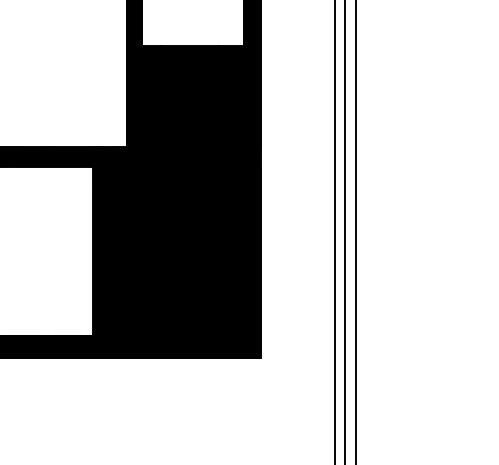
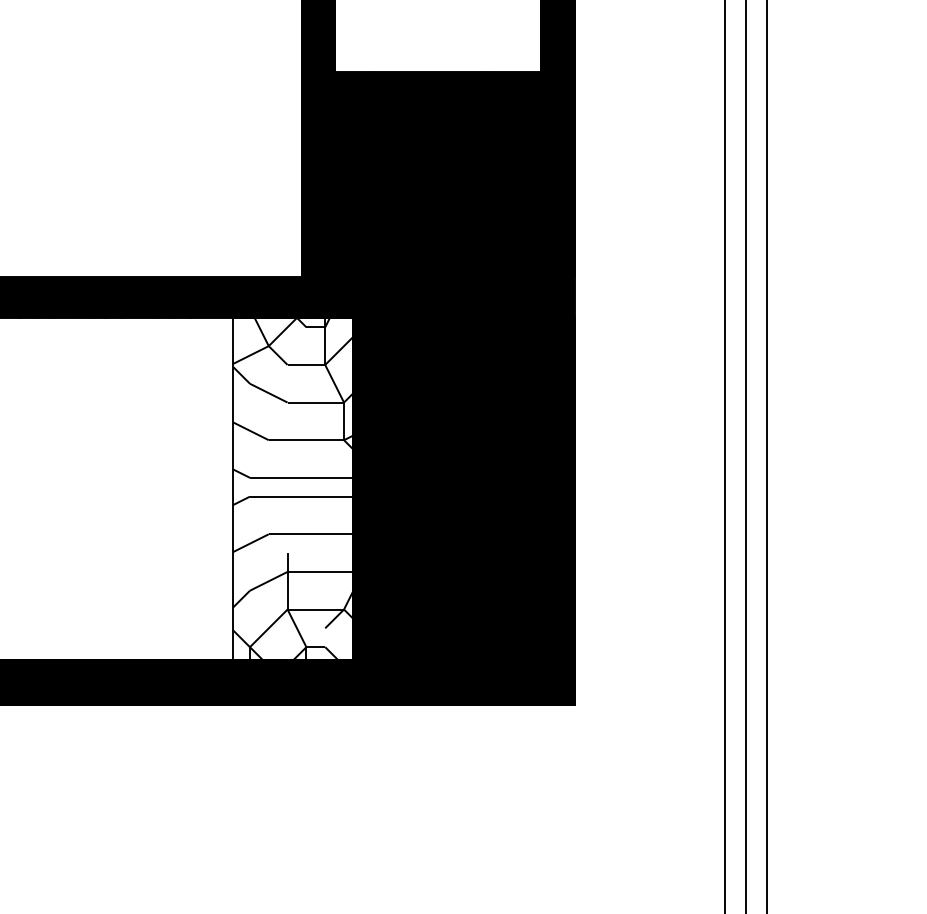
fill: (121, 251) -> (291, 489), removed

